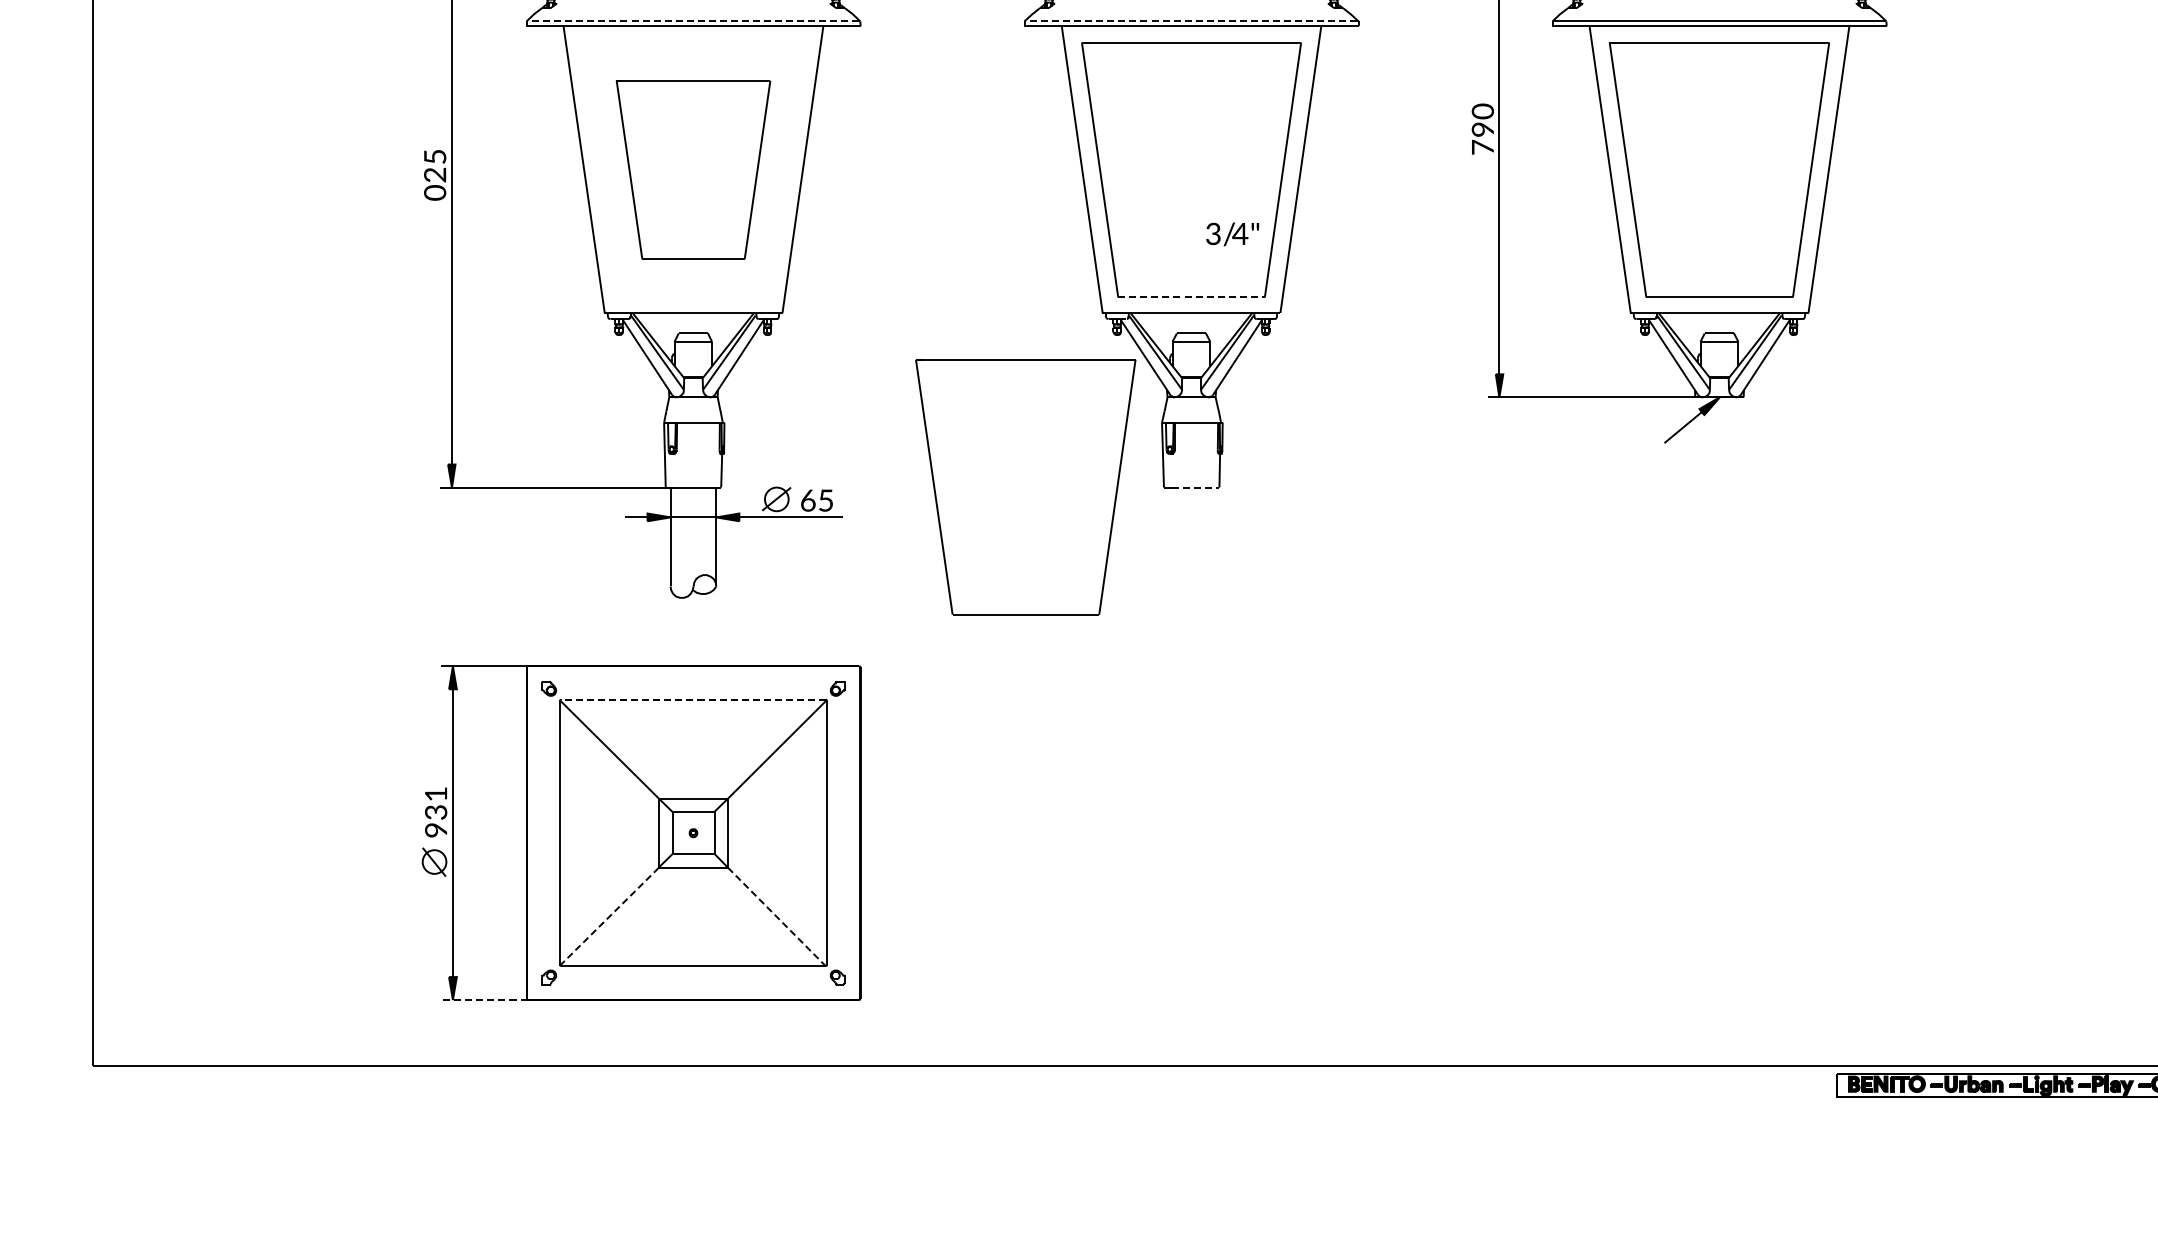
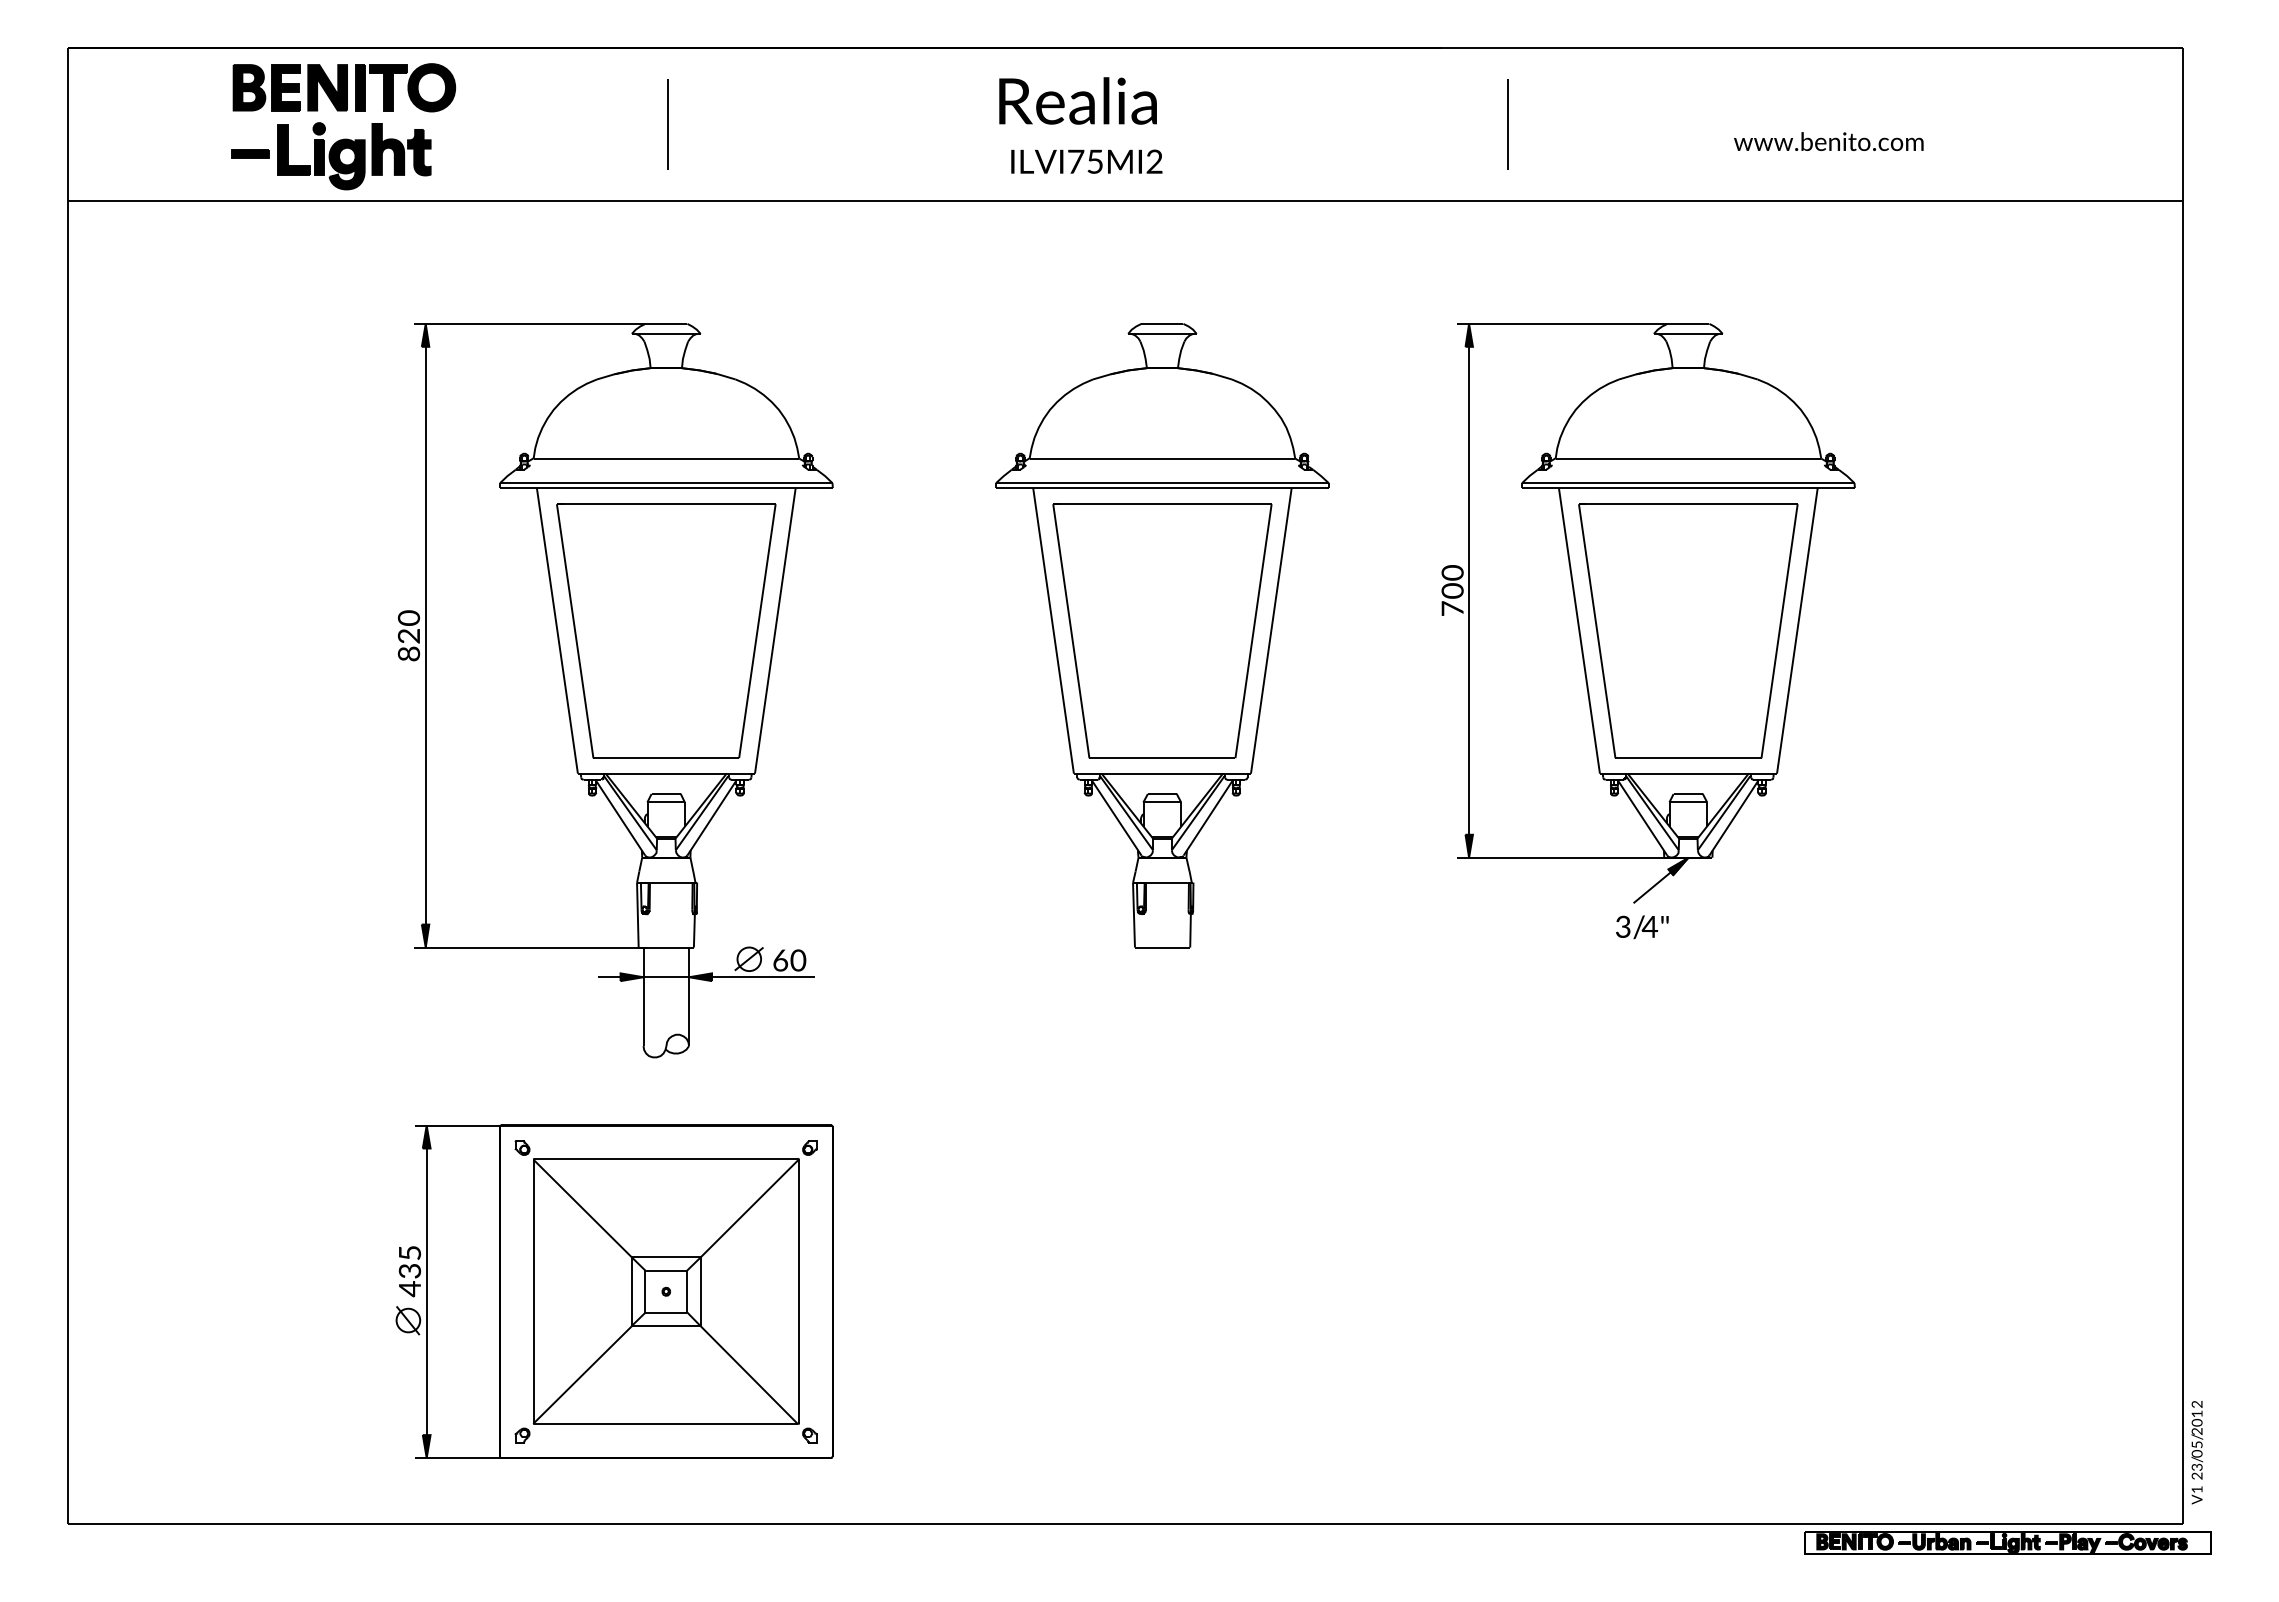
line: (692, 21) -> (665, 483), dashed -> solid
line: (1190, 21) -> (1161, 483), dashed -> solid
text: (1483, 129) -> (1453, 590), 9 -> 0
text: (434, 156) -> (408, 617), 5 -> 0
part: (693, 169) -> (666, 630), size x1.43
text: (434, 192) -> (408, 653), 0 -> 8
text: (1232, 234) -> (1642, 927), moved
line: (1191, 297) -> (1162, 758), dashed -> solid
part: (1025, 486) -> (997, 946), removed
line: (1195, 487) -> (1166, 947), dashed -> solid
text: (826, 500) -> (798, 960), 5 -> 0
line: (692, 699) -> (665, 1158), dashed -> solid
text: (436, 793) -> (410, 1252), 1 -> 5
text: (435, 830) -> (409, 1289), 9 -> 4
line: (609, 917) -> (582, 1375), dashed -> solid
line: (776, 917) -> (749, 1375), dashed -> solid
line: (484, 1000) -> (458, 1458), dashed -> solid

